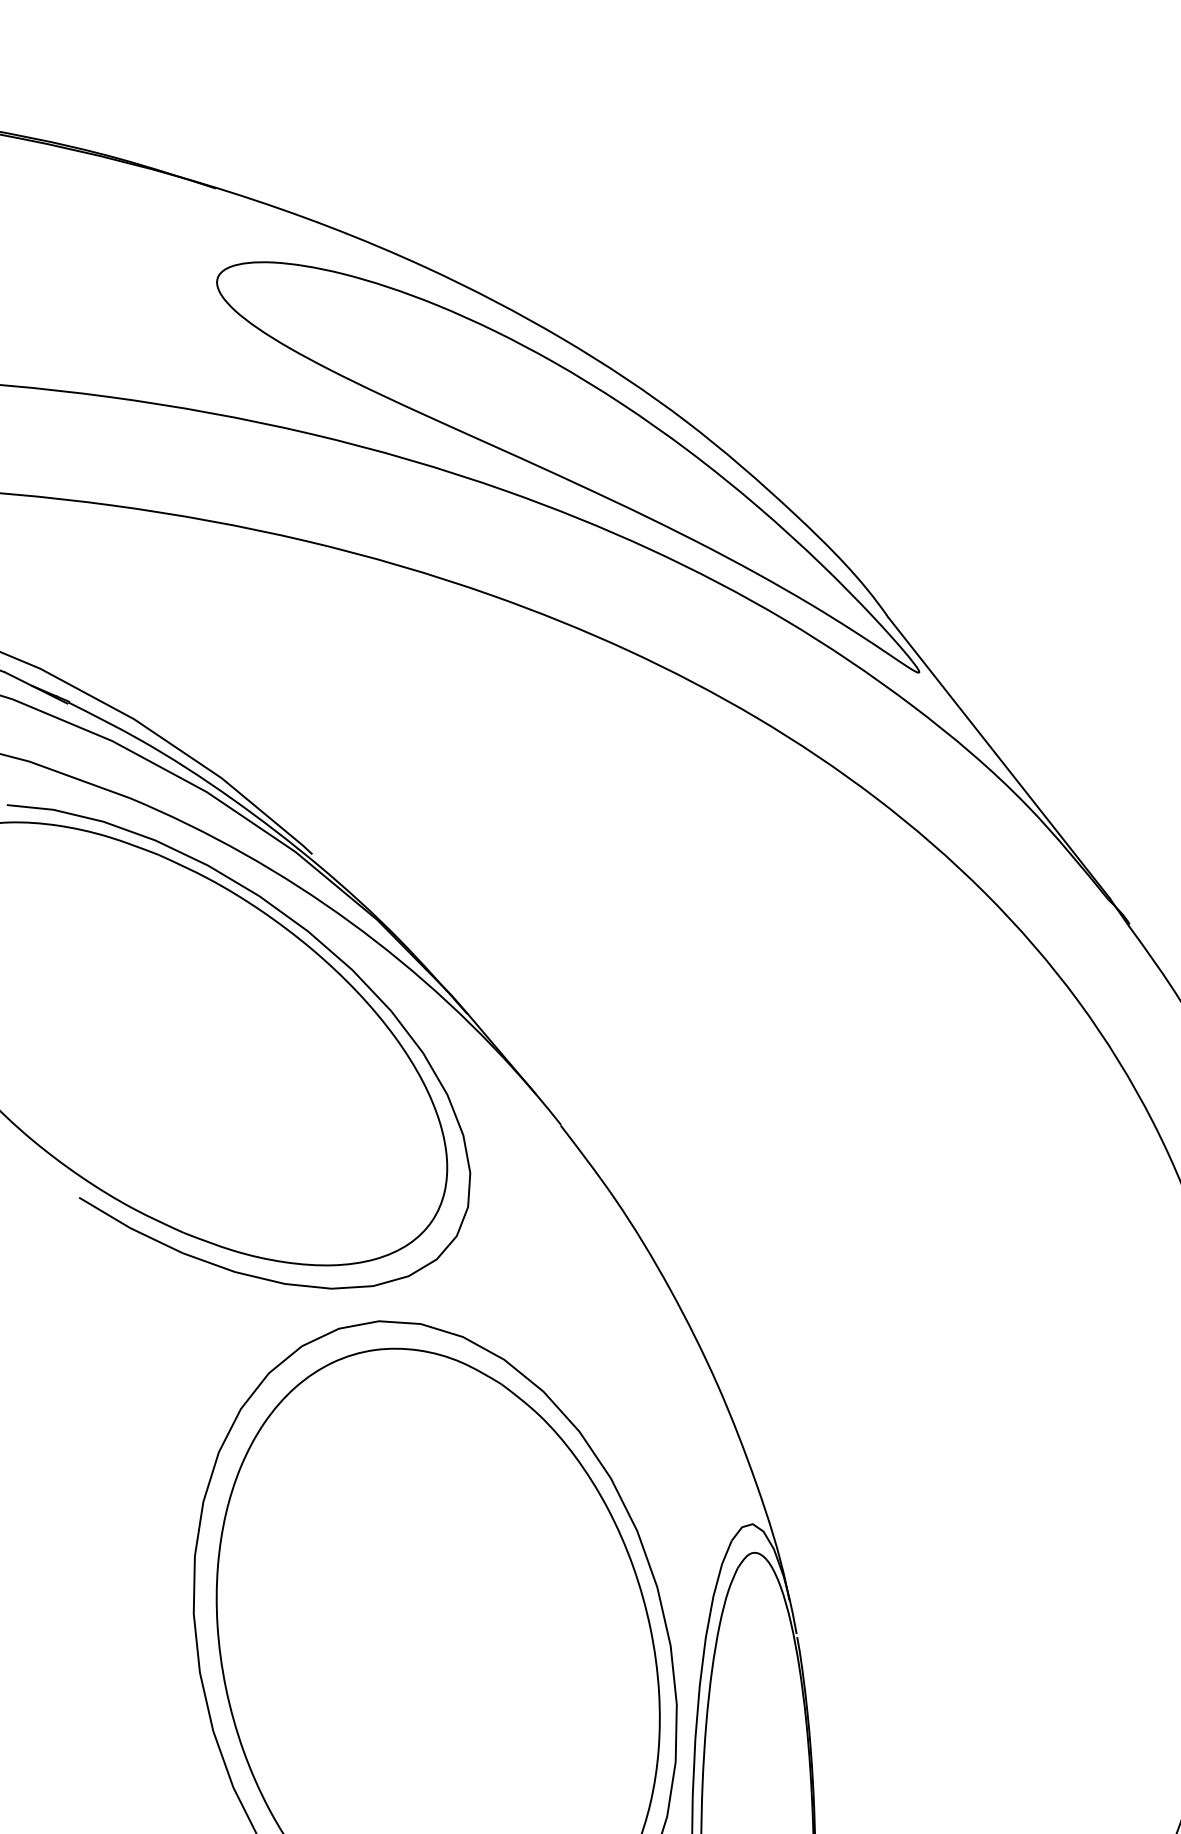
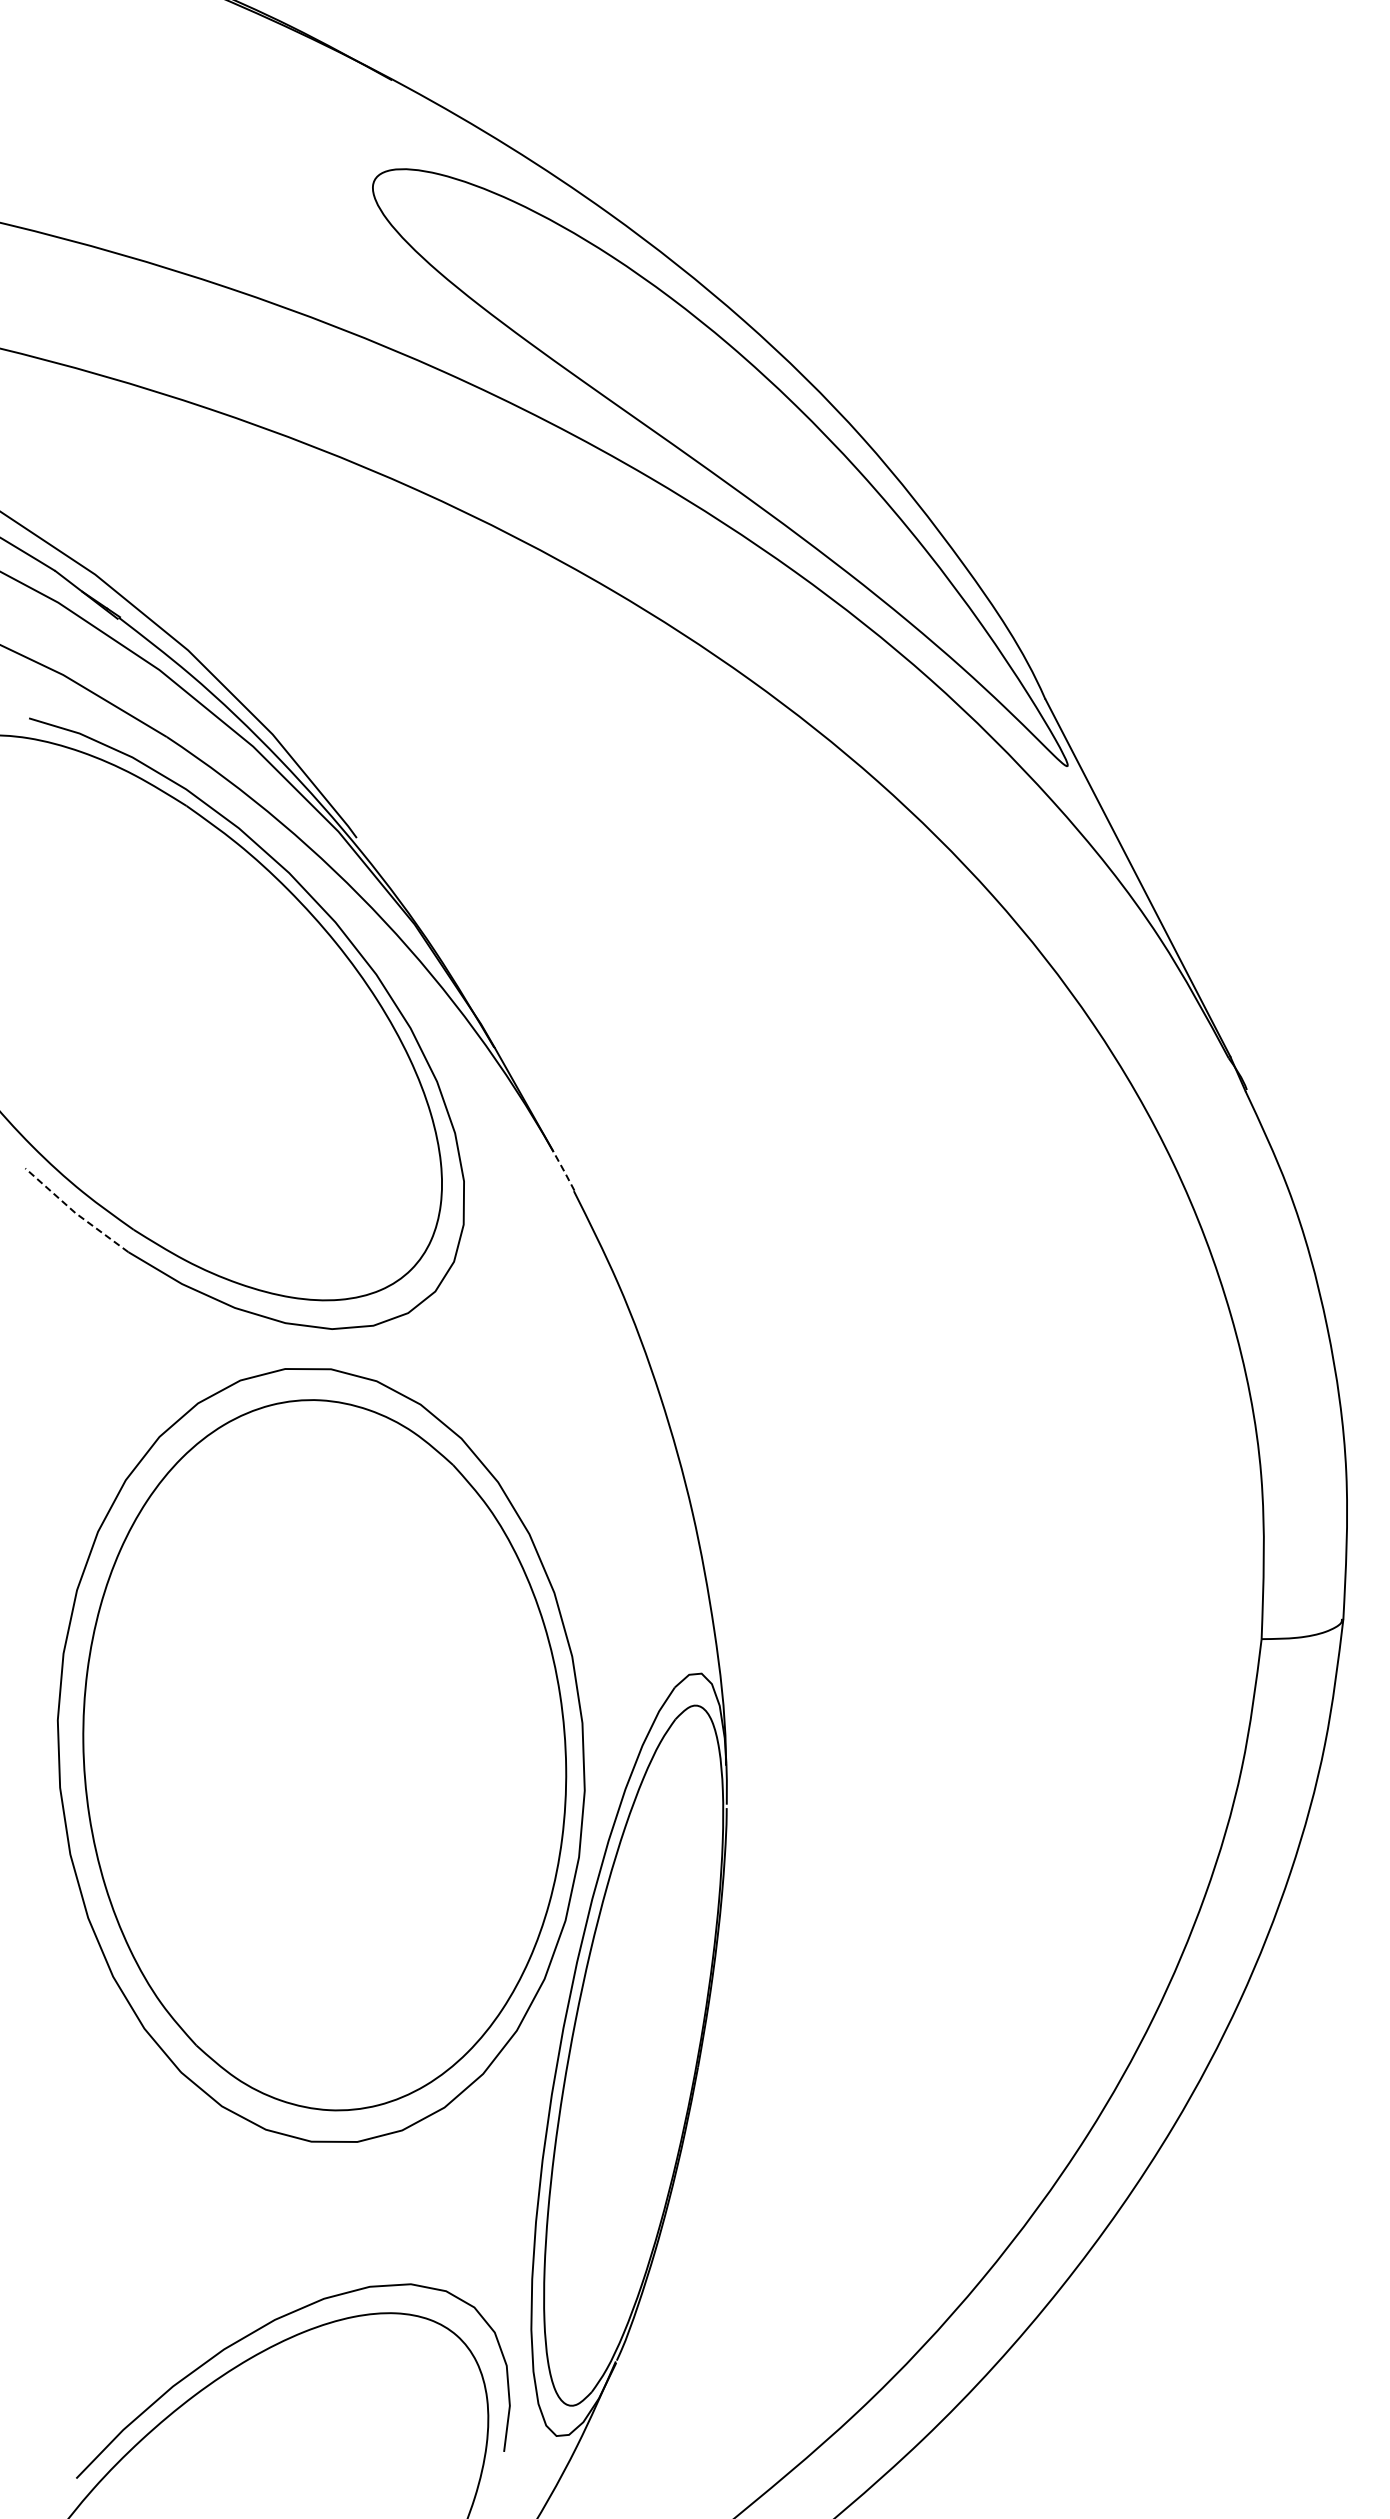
line: (549, 1109) -> (564, 1171), solid -> dashed
line: (129, 1227) -> (74, 1212), solid -> dashed

